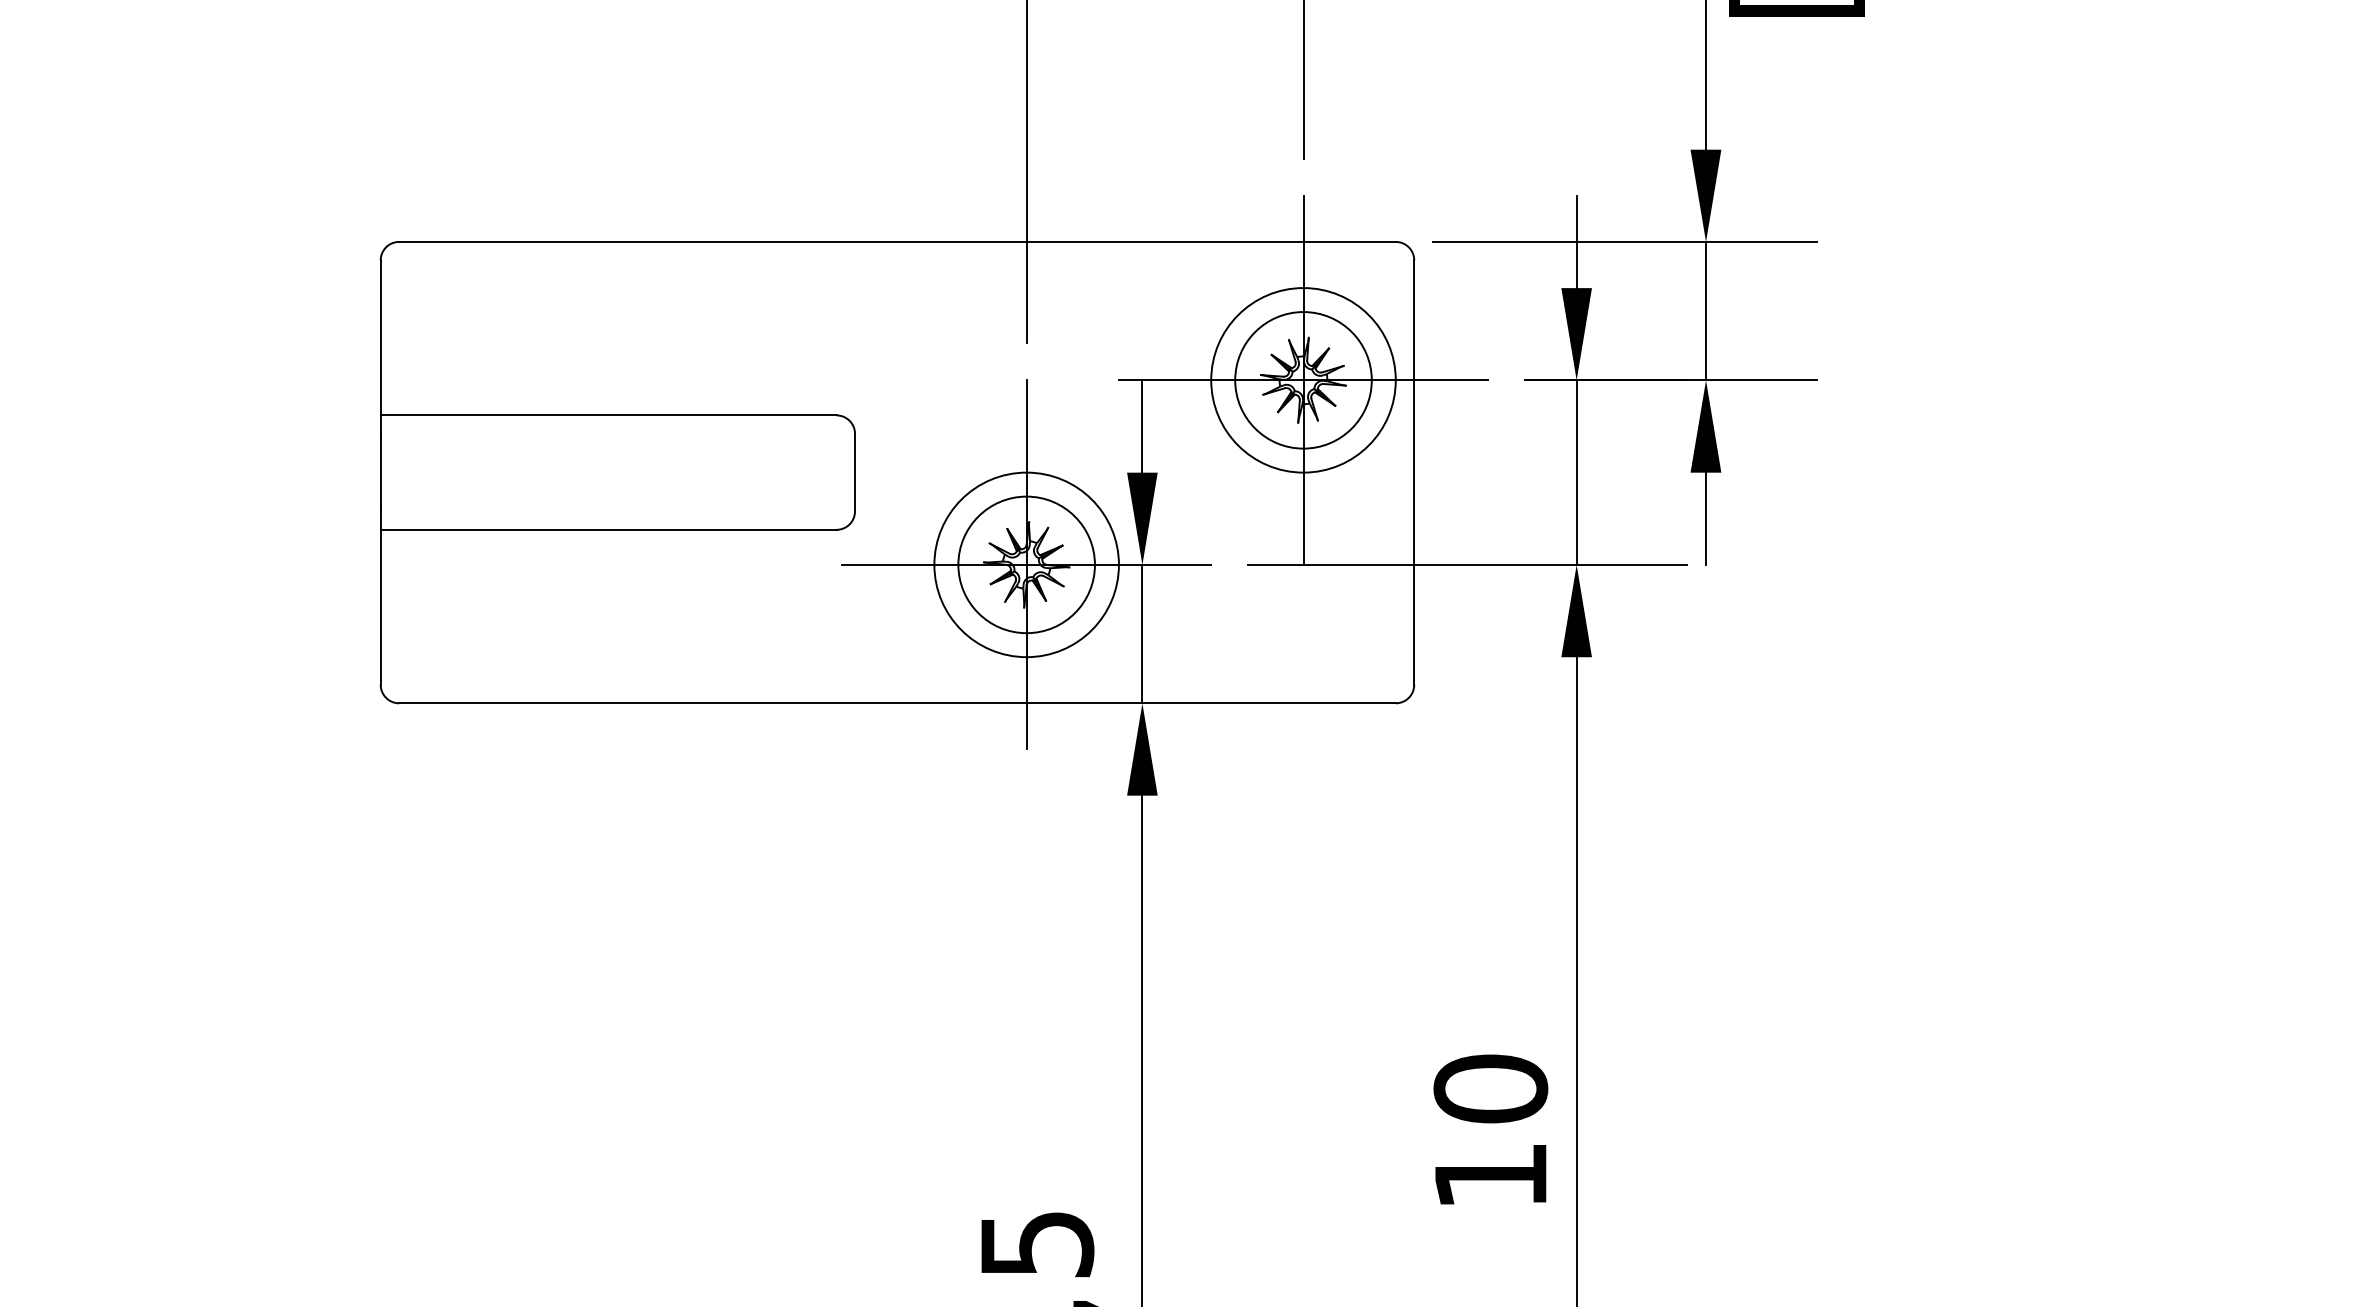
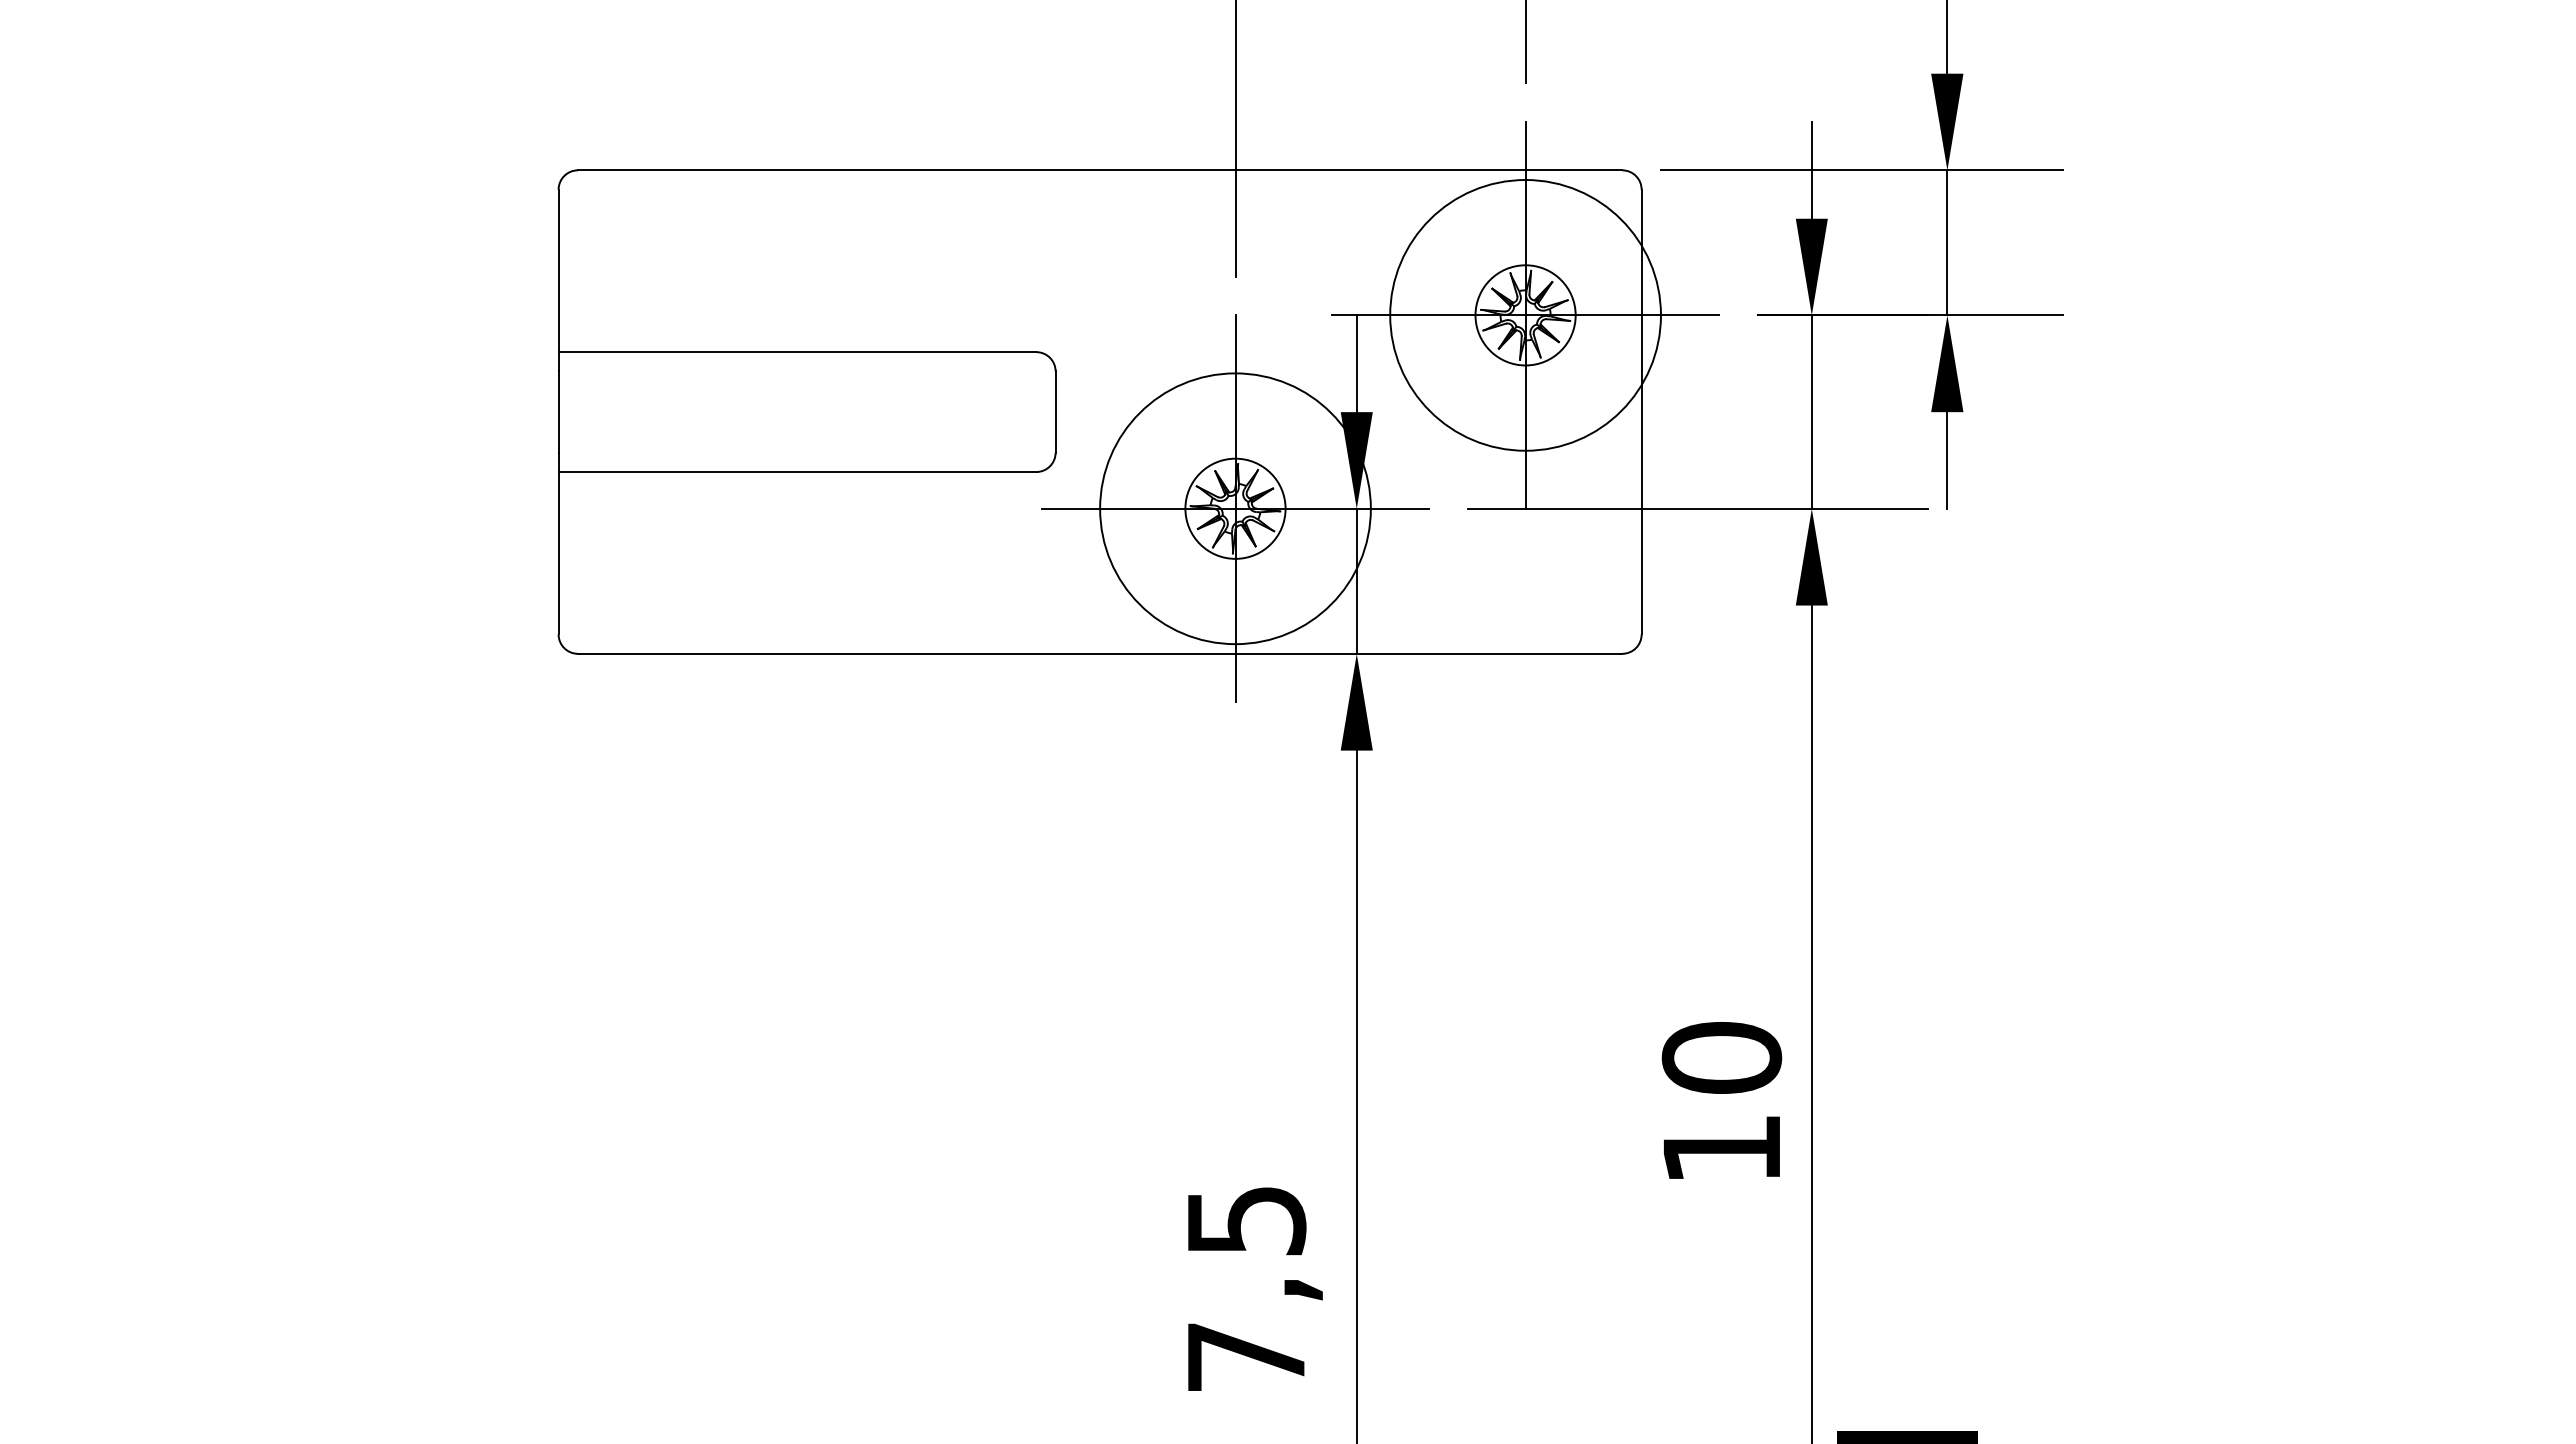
circle: (1303, 379) -> (1525, 314), size x0.7
circle: (1303, 380) -> (1525, 315), size x1.4
circle: (1026, 564) -> (1235, 508), size x0.7
circle: (1026, 564) -> (1235, 508), size x1.4

